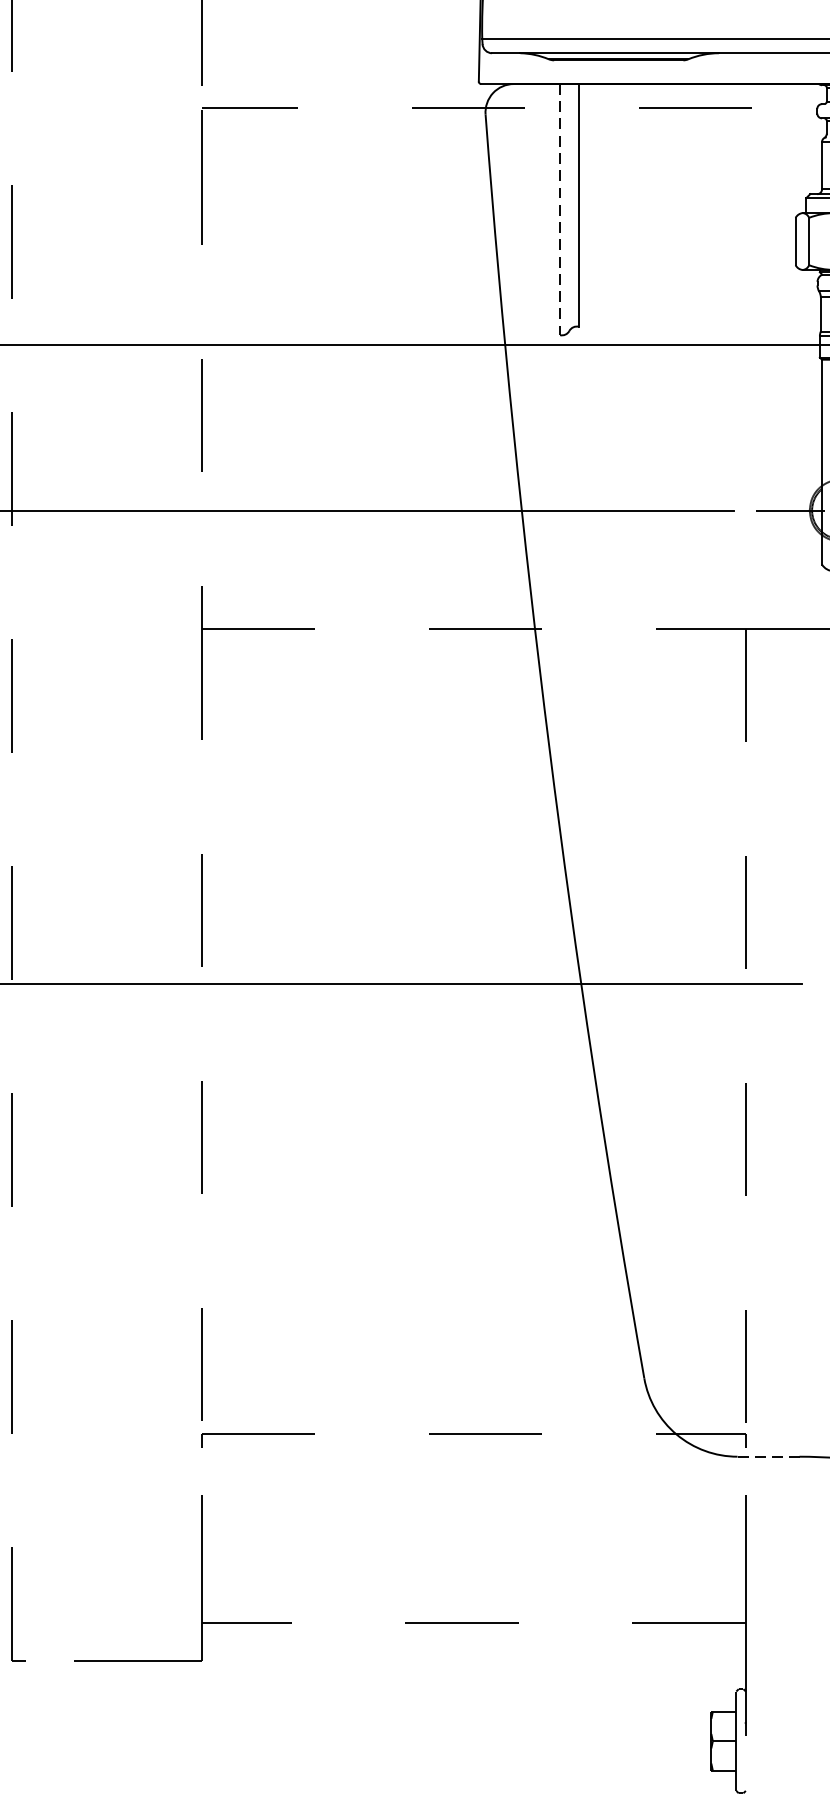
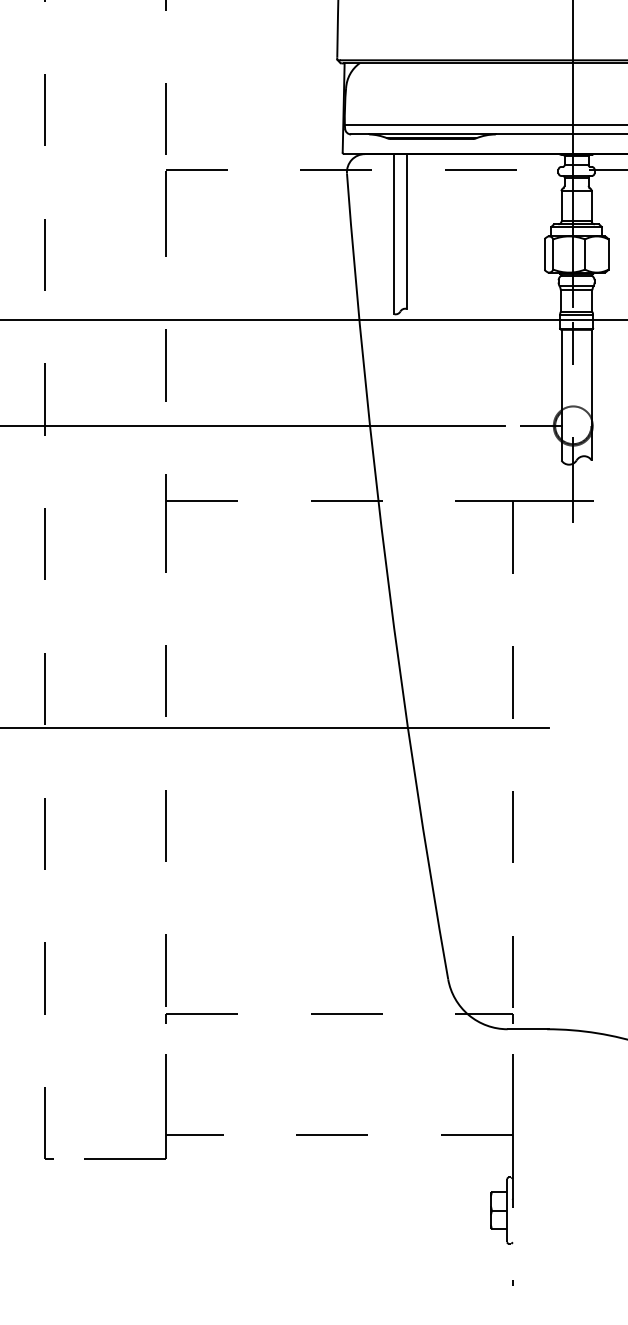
line: (560, 210) -> (394, 234), dashed -> solid
line: (770, 1457) -> (528, 1029), dashed -> solid

